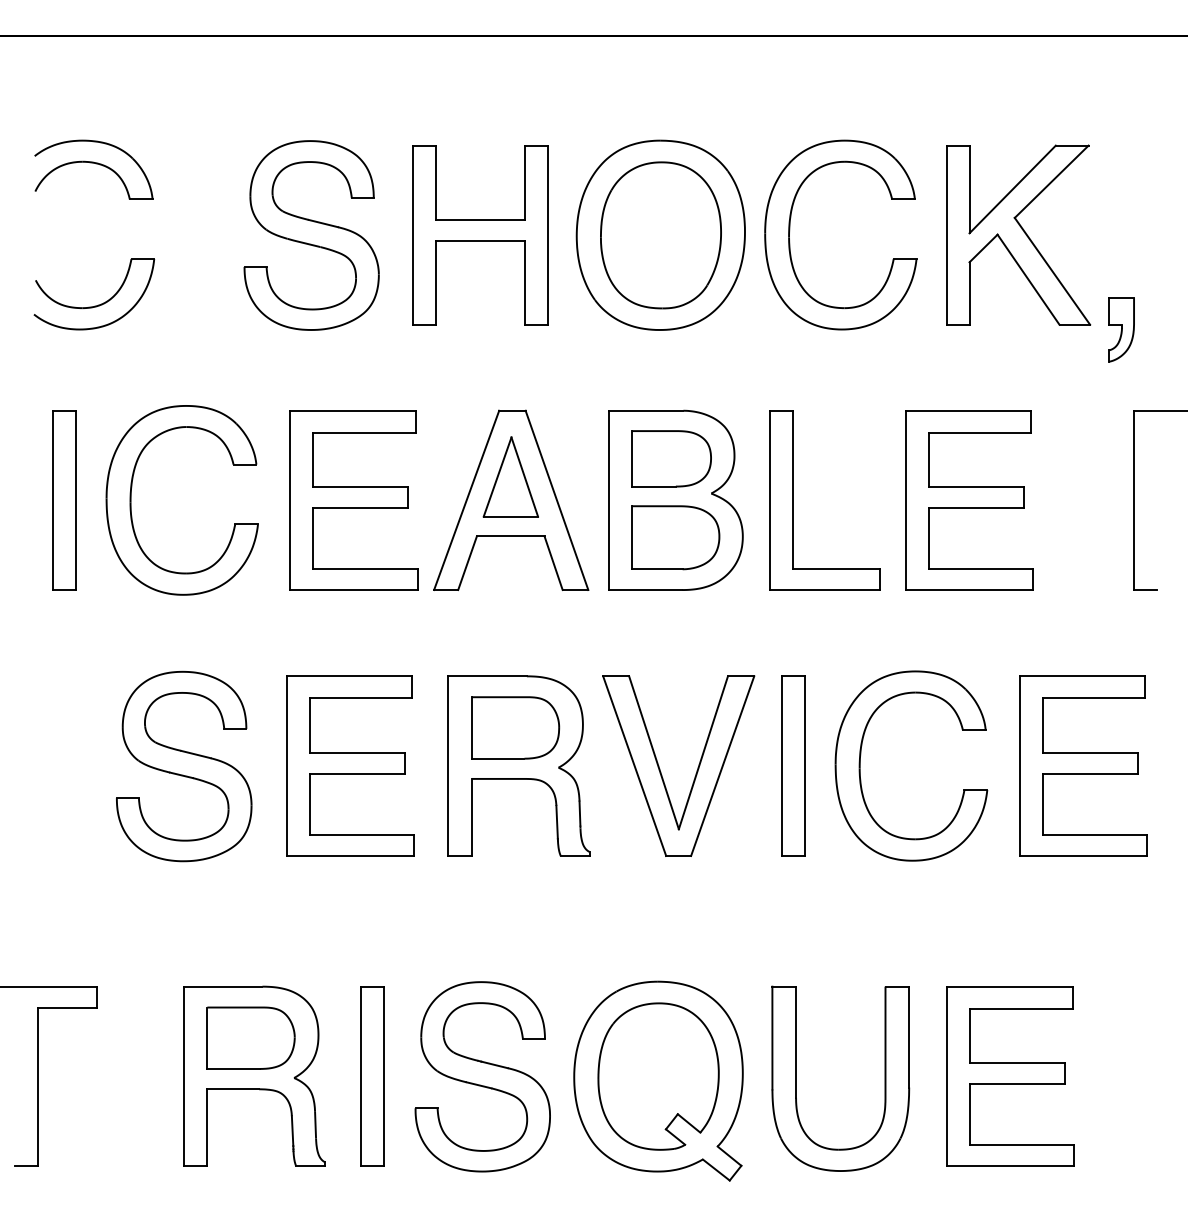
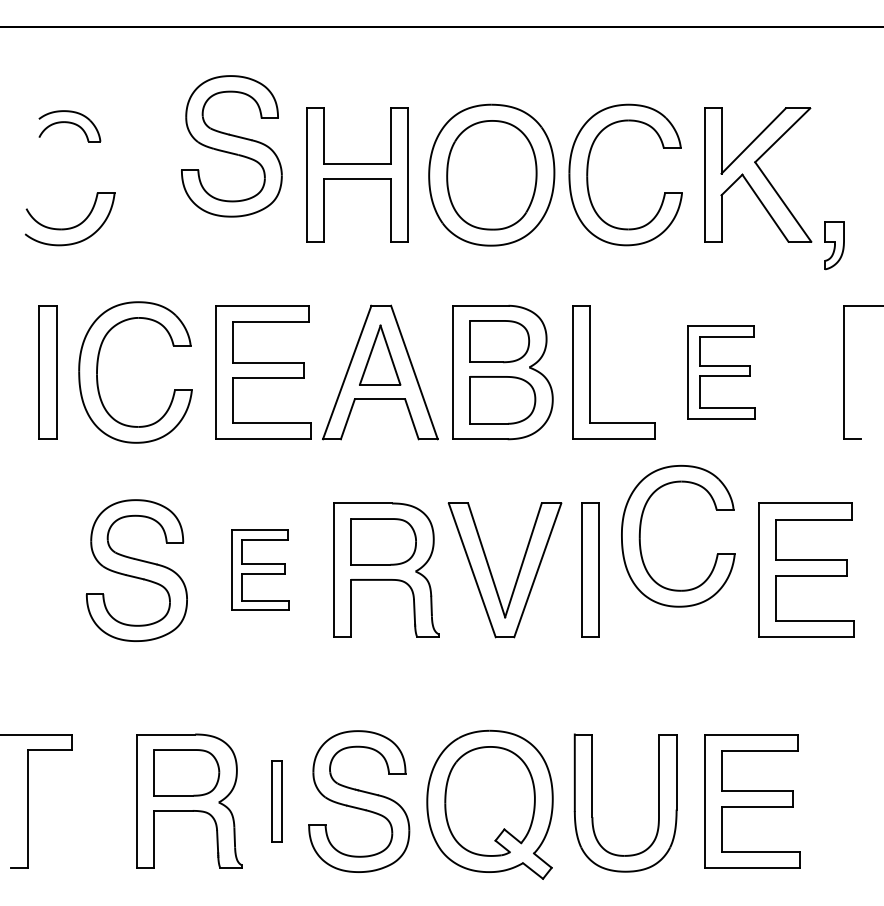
part: (93, 168) -> (69, 125), size x0.7
part: (311, 235) -> (231, 146), moved
part: (969, 500) -> (721, 372), size x0.7
part: (350, 765) -> (260, 569), size x0.6
part: (860, 766) -> (640, 536), moved
part: (371, 1076) -> (276, 801), size x0.6

